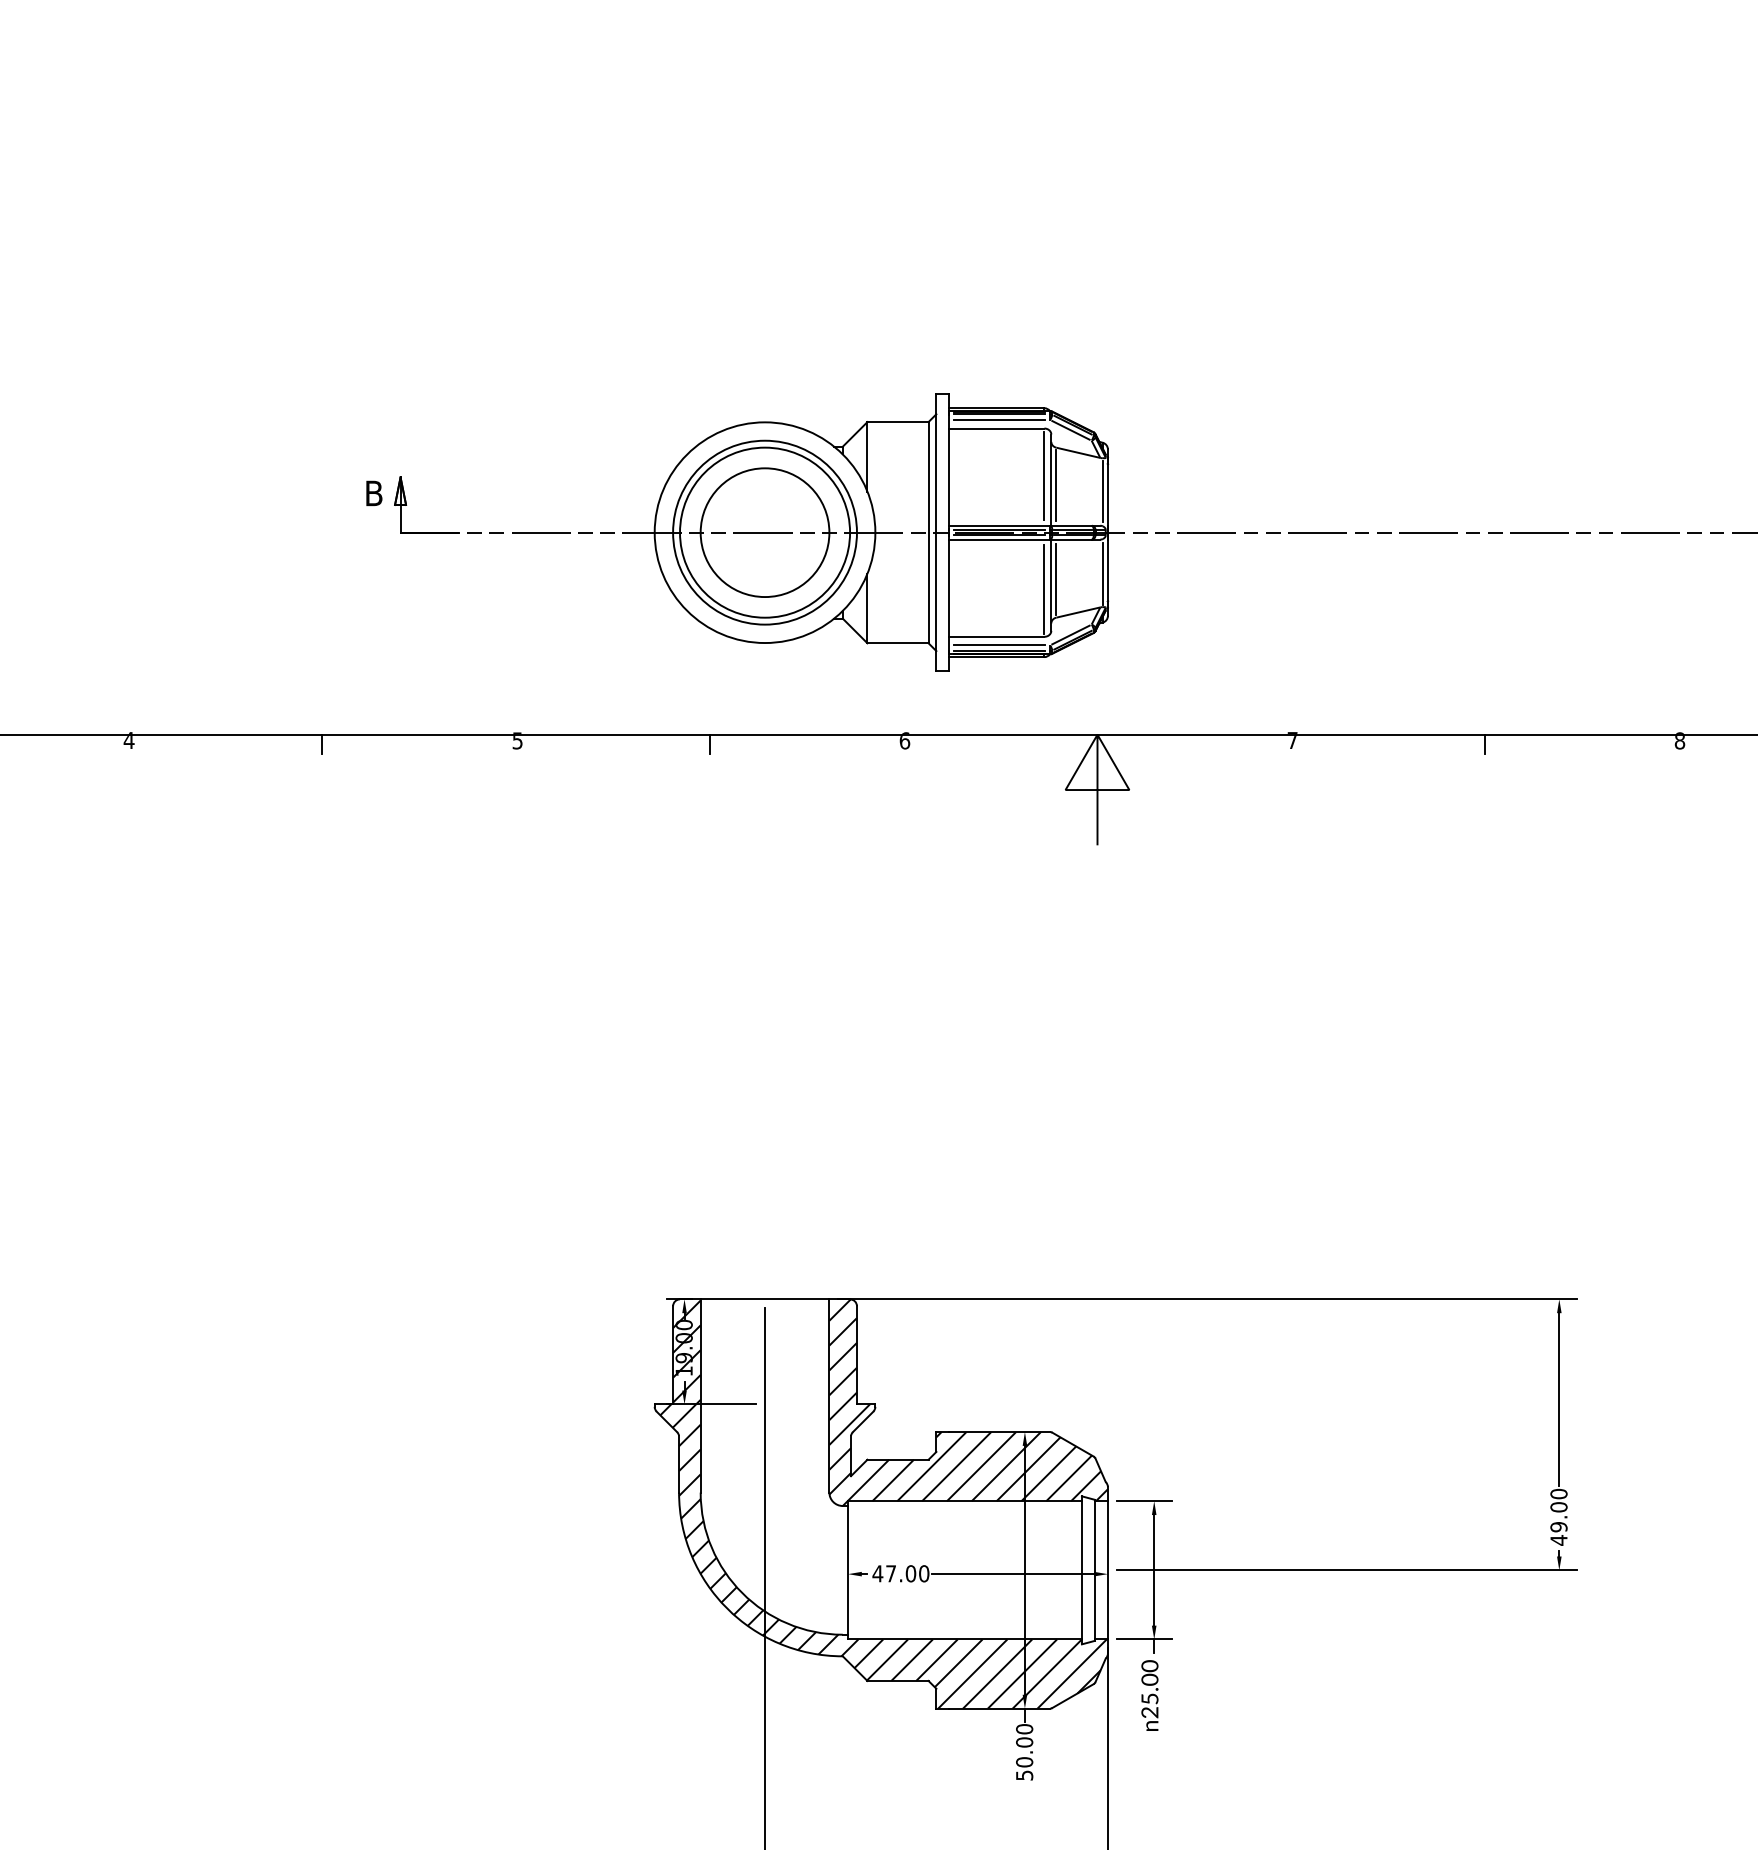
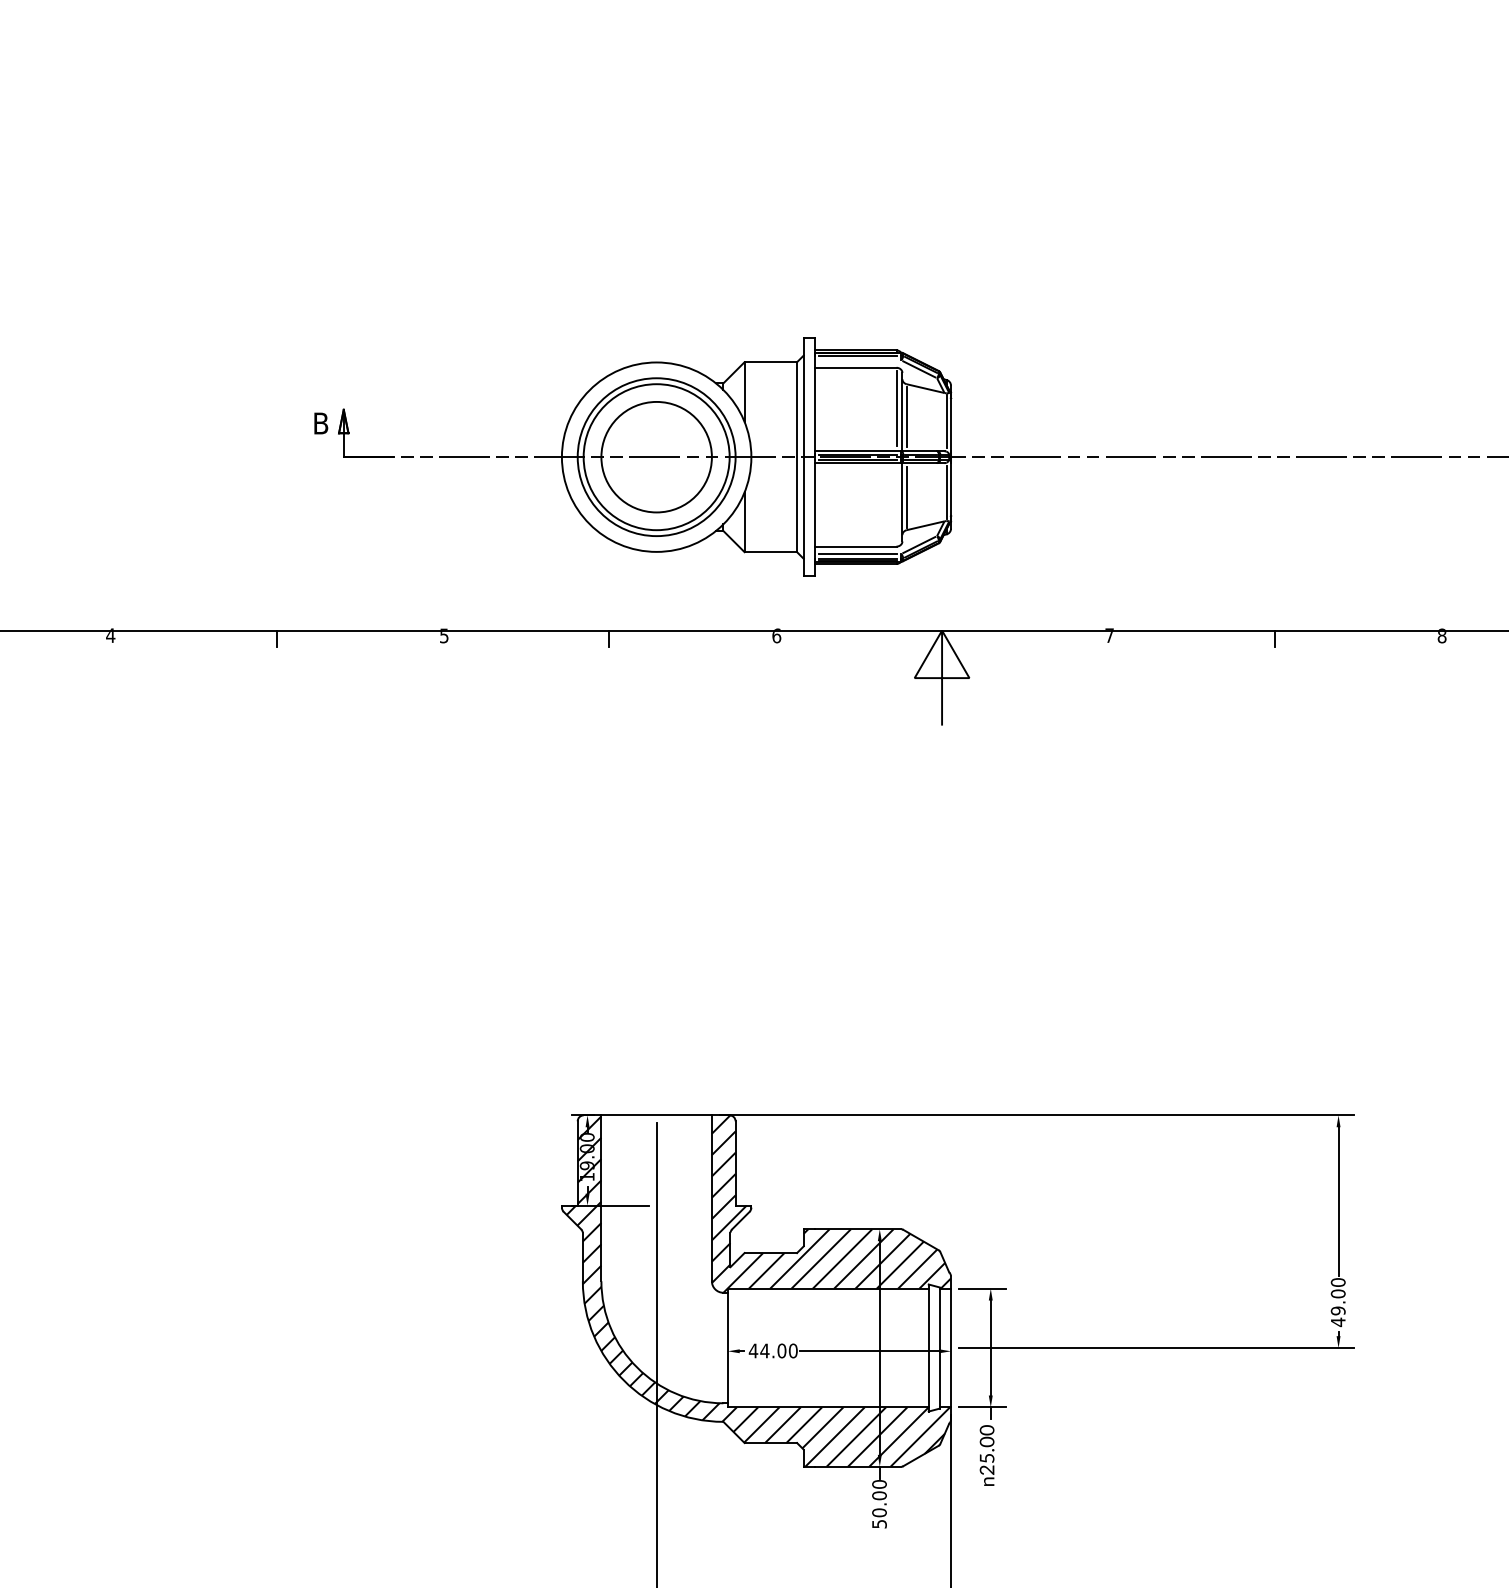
line: (999, 420) -> (857, 360), removed
line: (1044, 589) -> (896, 505), removed
text: (890, 1573) -> (764, 1350), 47.00 -> 44.00

